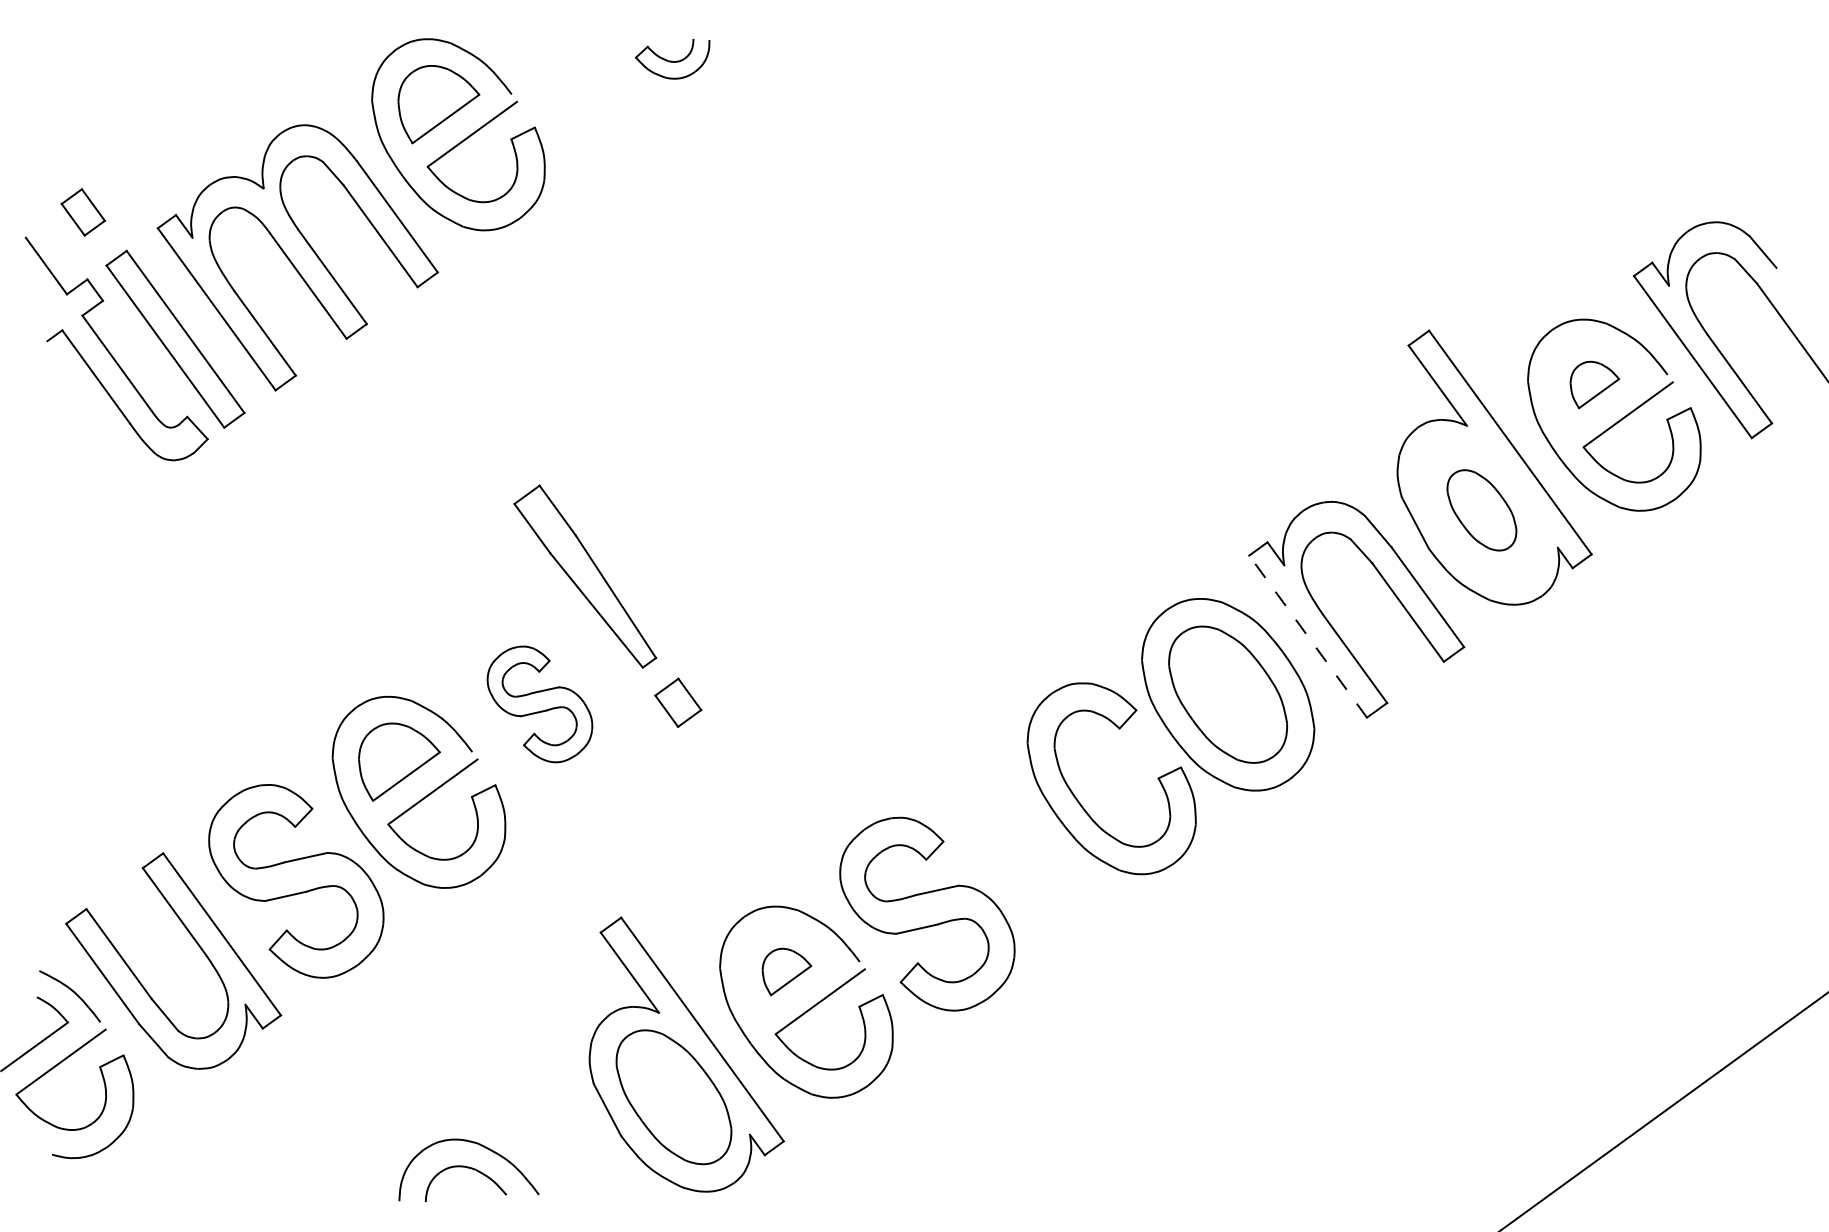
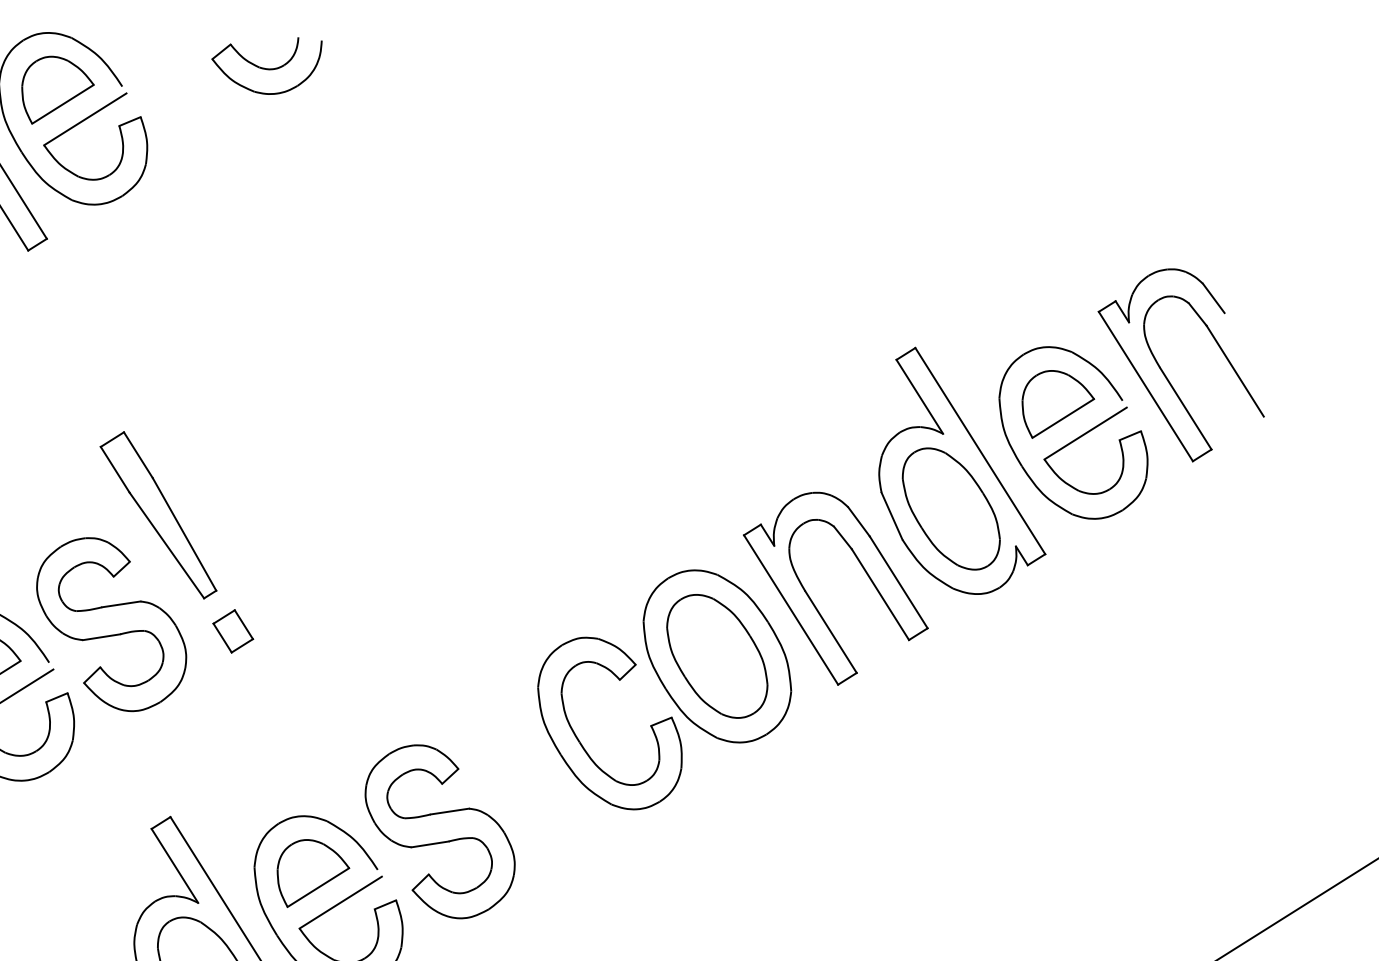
part: (672, 58) -> (265, 64), size x1.67
part: (1594, 384) -> (1057, 404), size x1.67
part: (1481, 510) -> (950, 509), size x1.67
line: (1307, 636) -> (790, 609), dashed -> solid
part: (539, 704) -> (111, 624), size x1.67
part: (786, 971) -> (312, 874), size x1.67

